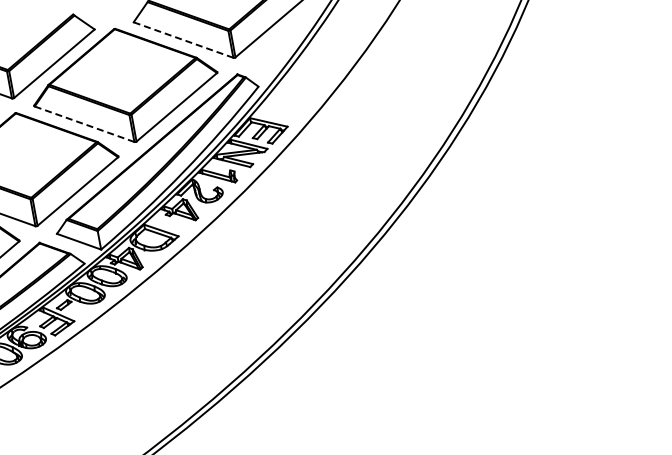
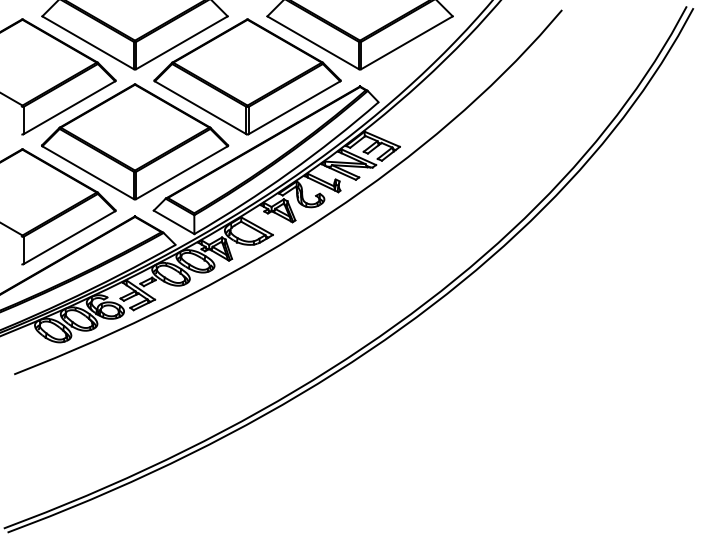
line: (183, 39) -> (313, 42), dashed -> solid
line: (84, 124) -> (200, 107), dashed -> solid

